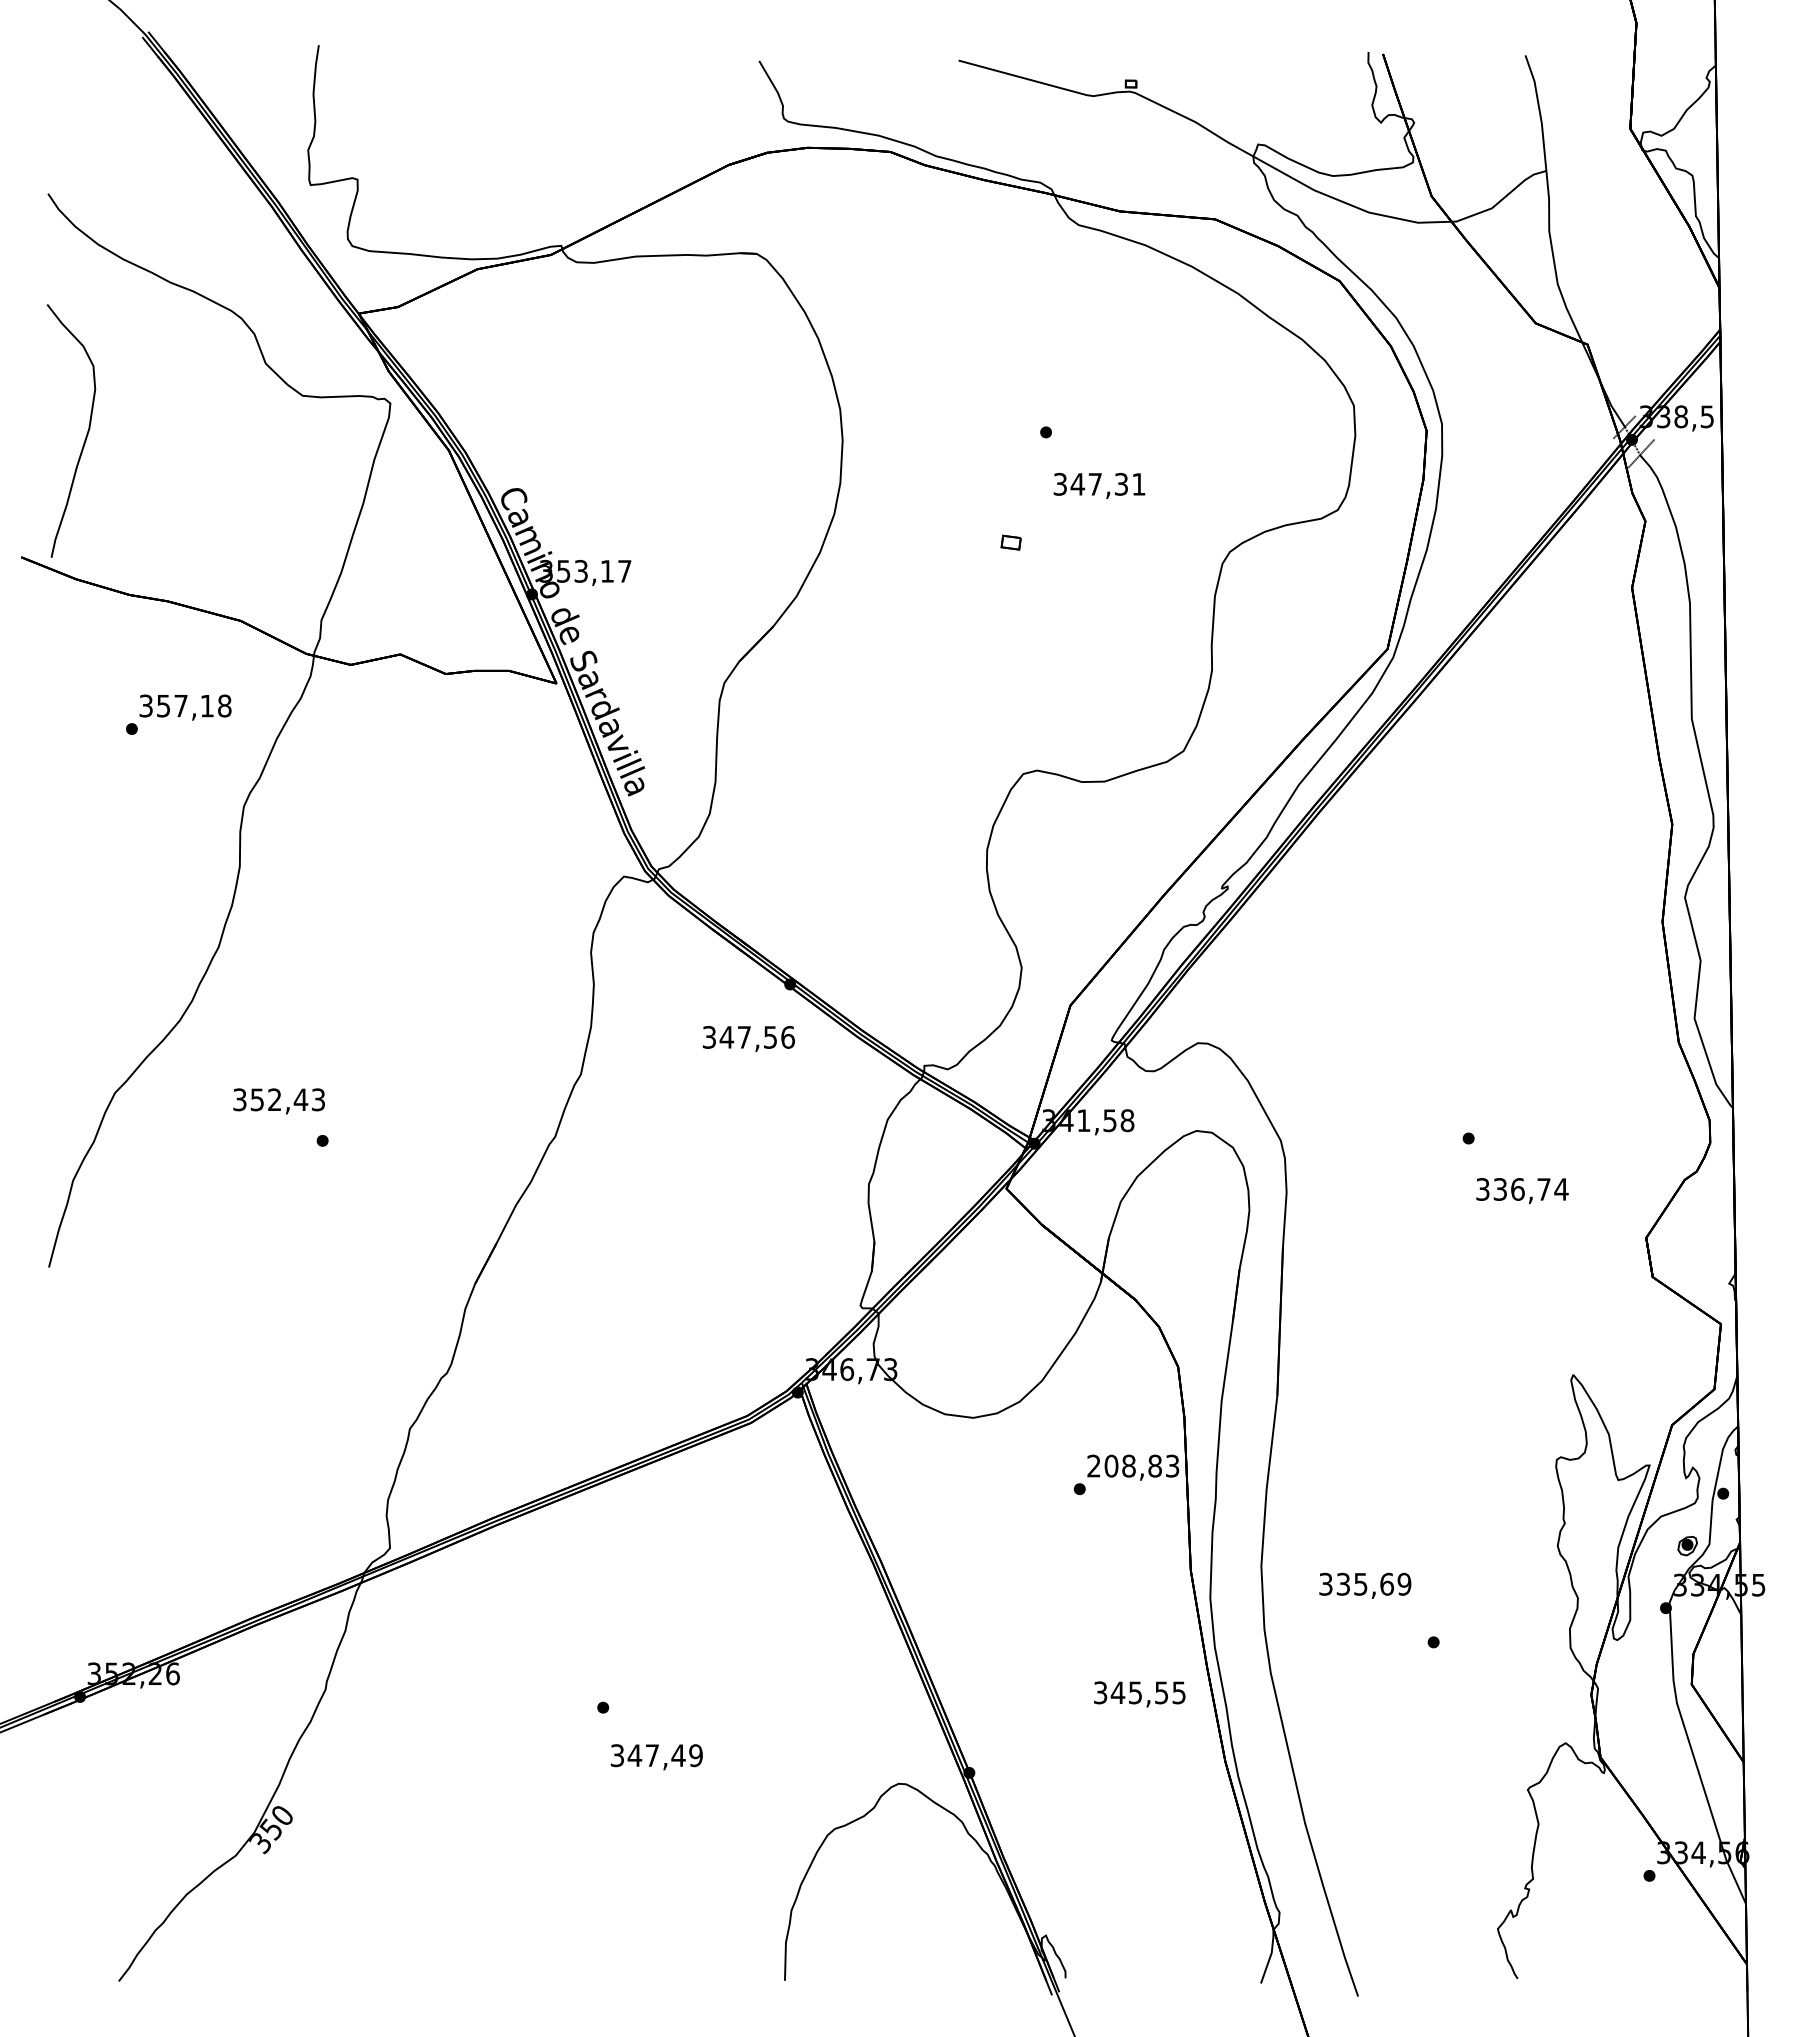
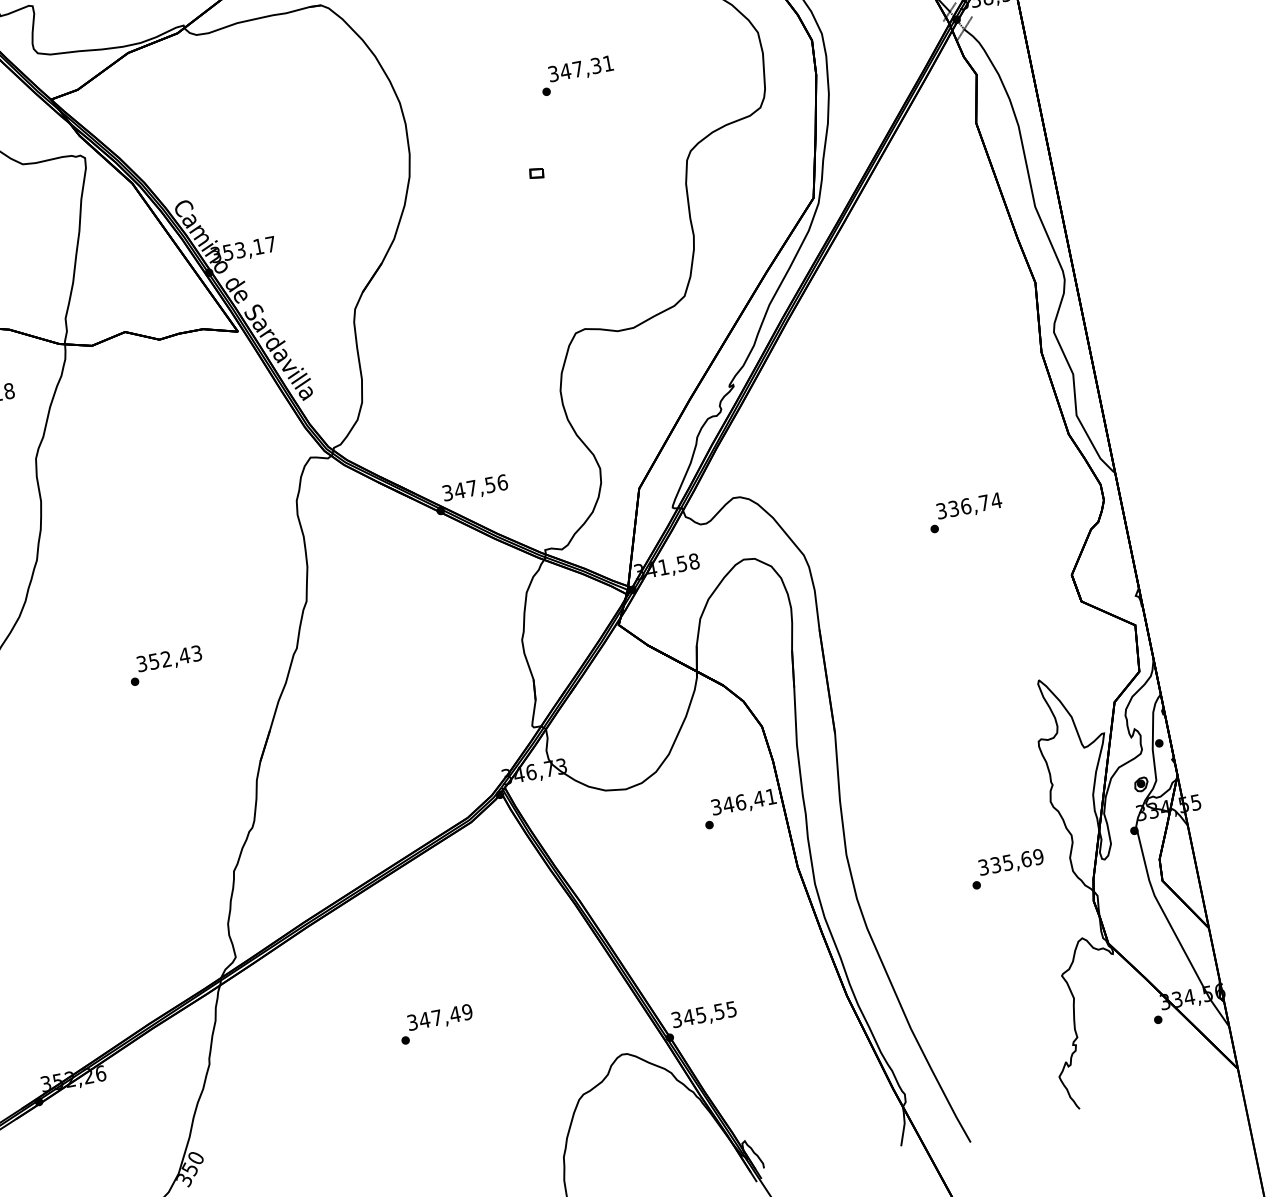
text: (1099, 485) -> (581, 69), moved
text: (748, 1038) -> (475, 488), moved
text: (278, 1101) -> (169, 659), moved
text: (1522, 1191) -> (969, 507), moved
text: (1133, 1465) -> (743, 801), 208,83 -> 346,41
text: (1365, 1585) -> (1011, 862), moved
text: (1139, 1694) -> (704, 1015), moved
text: (656, 1757) -> (440, 1018), moved

